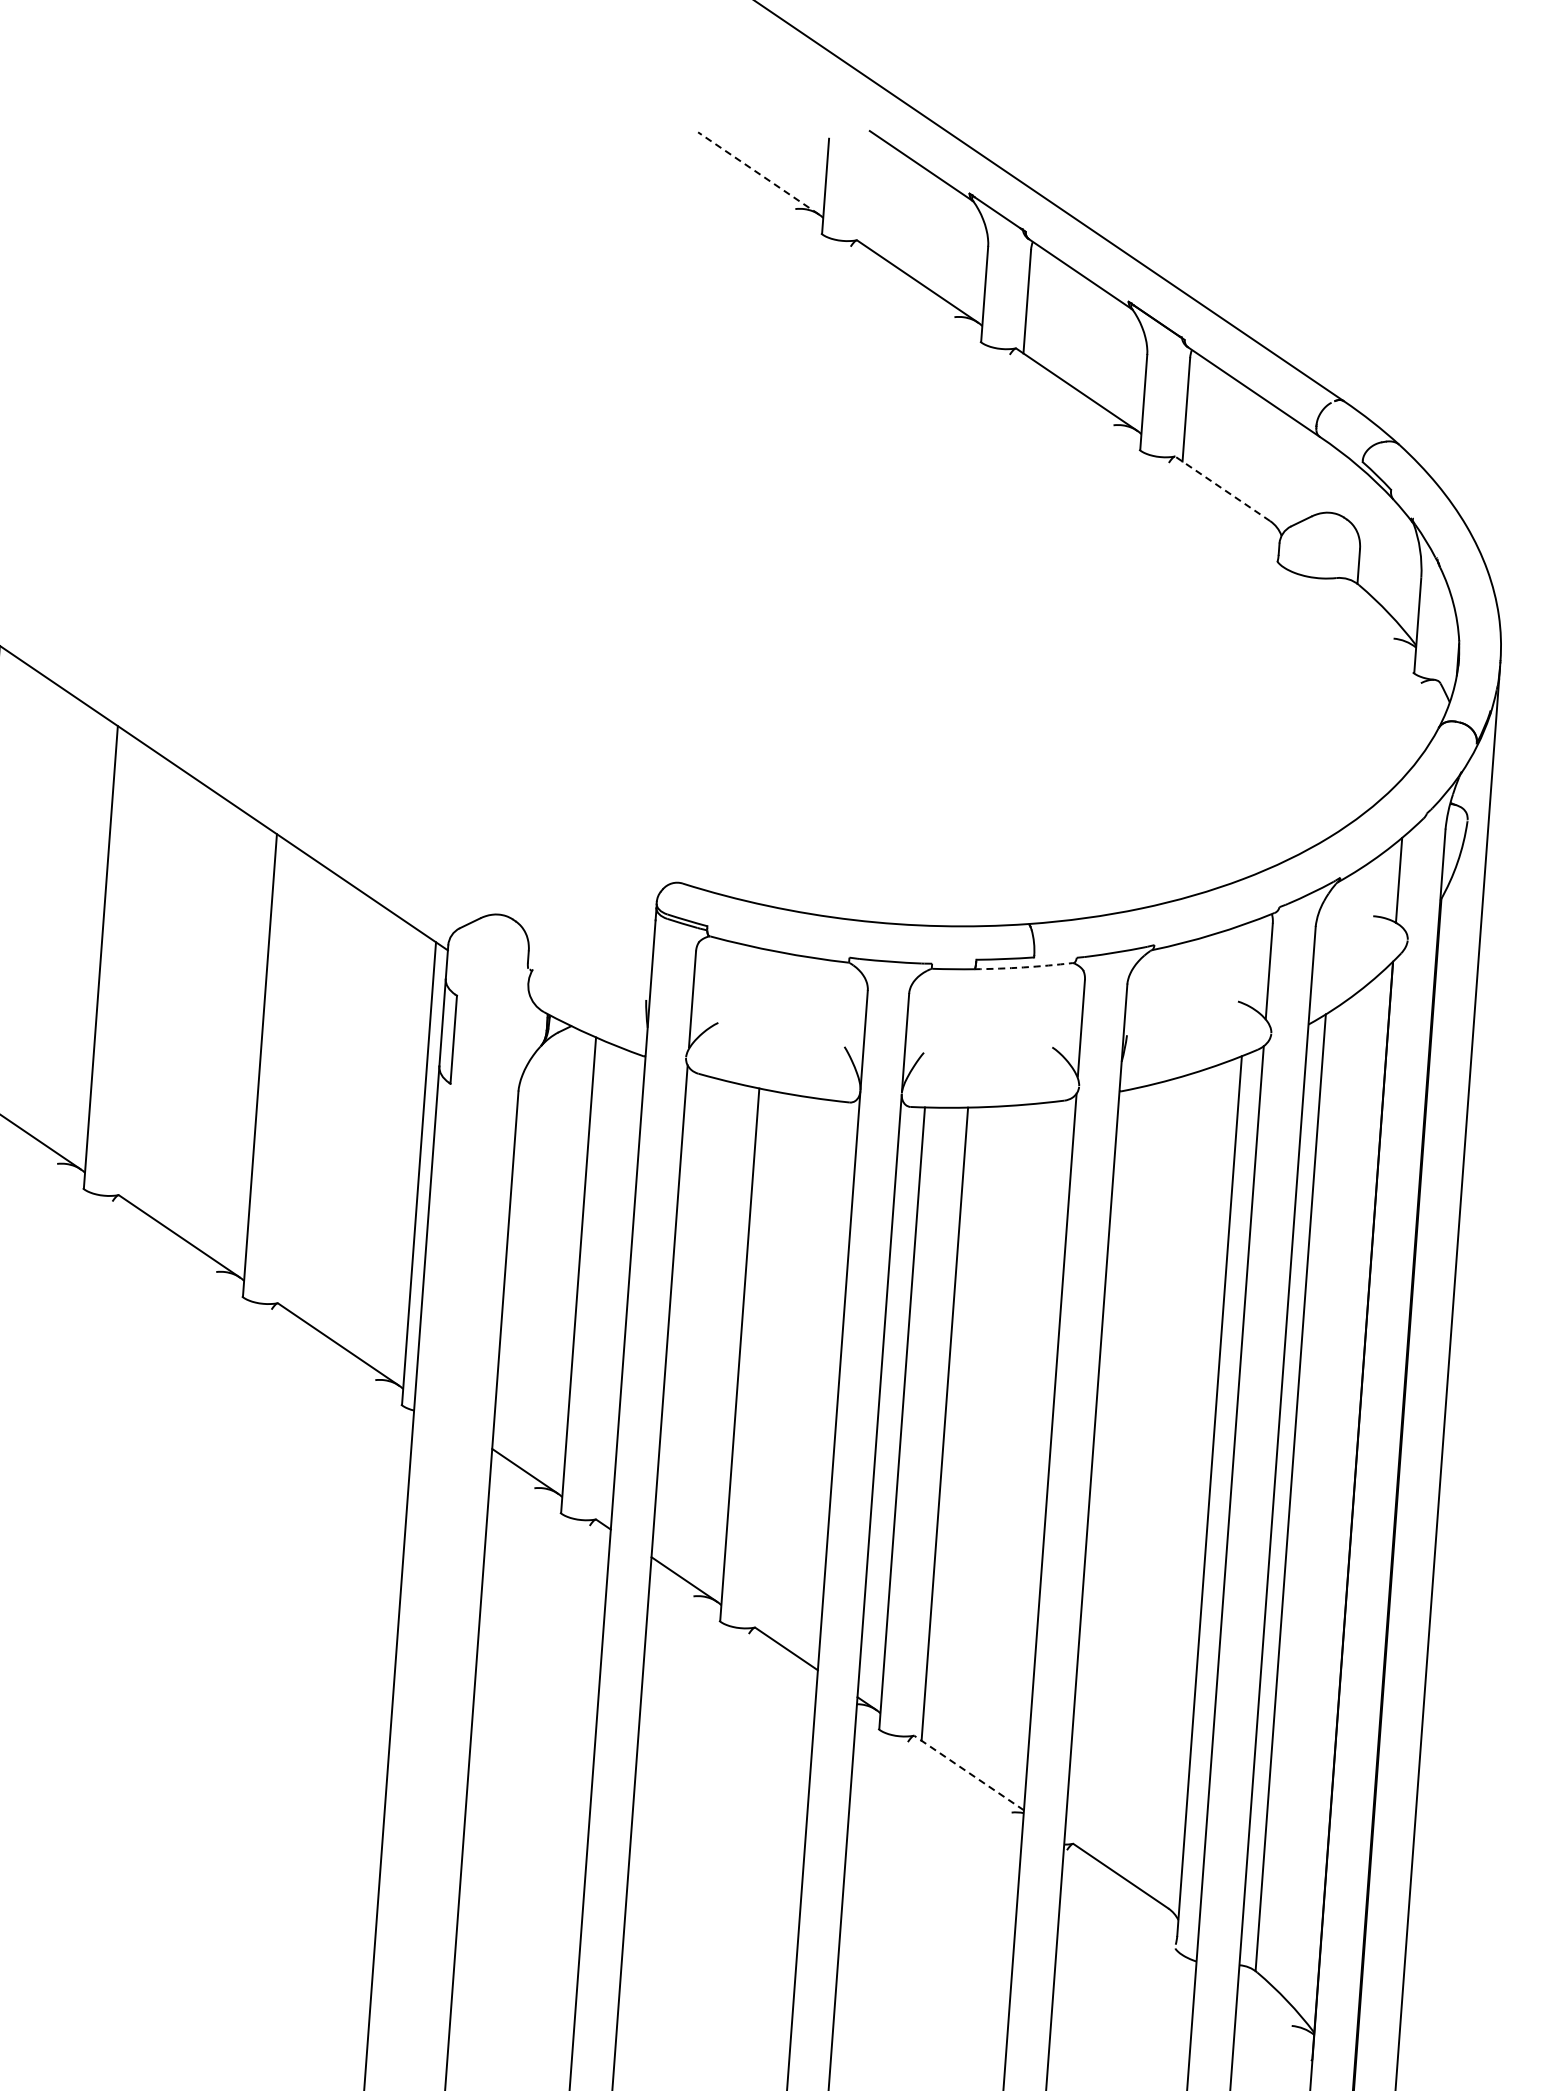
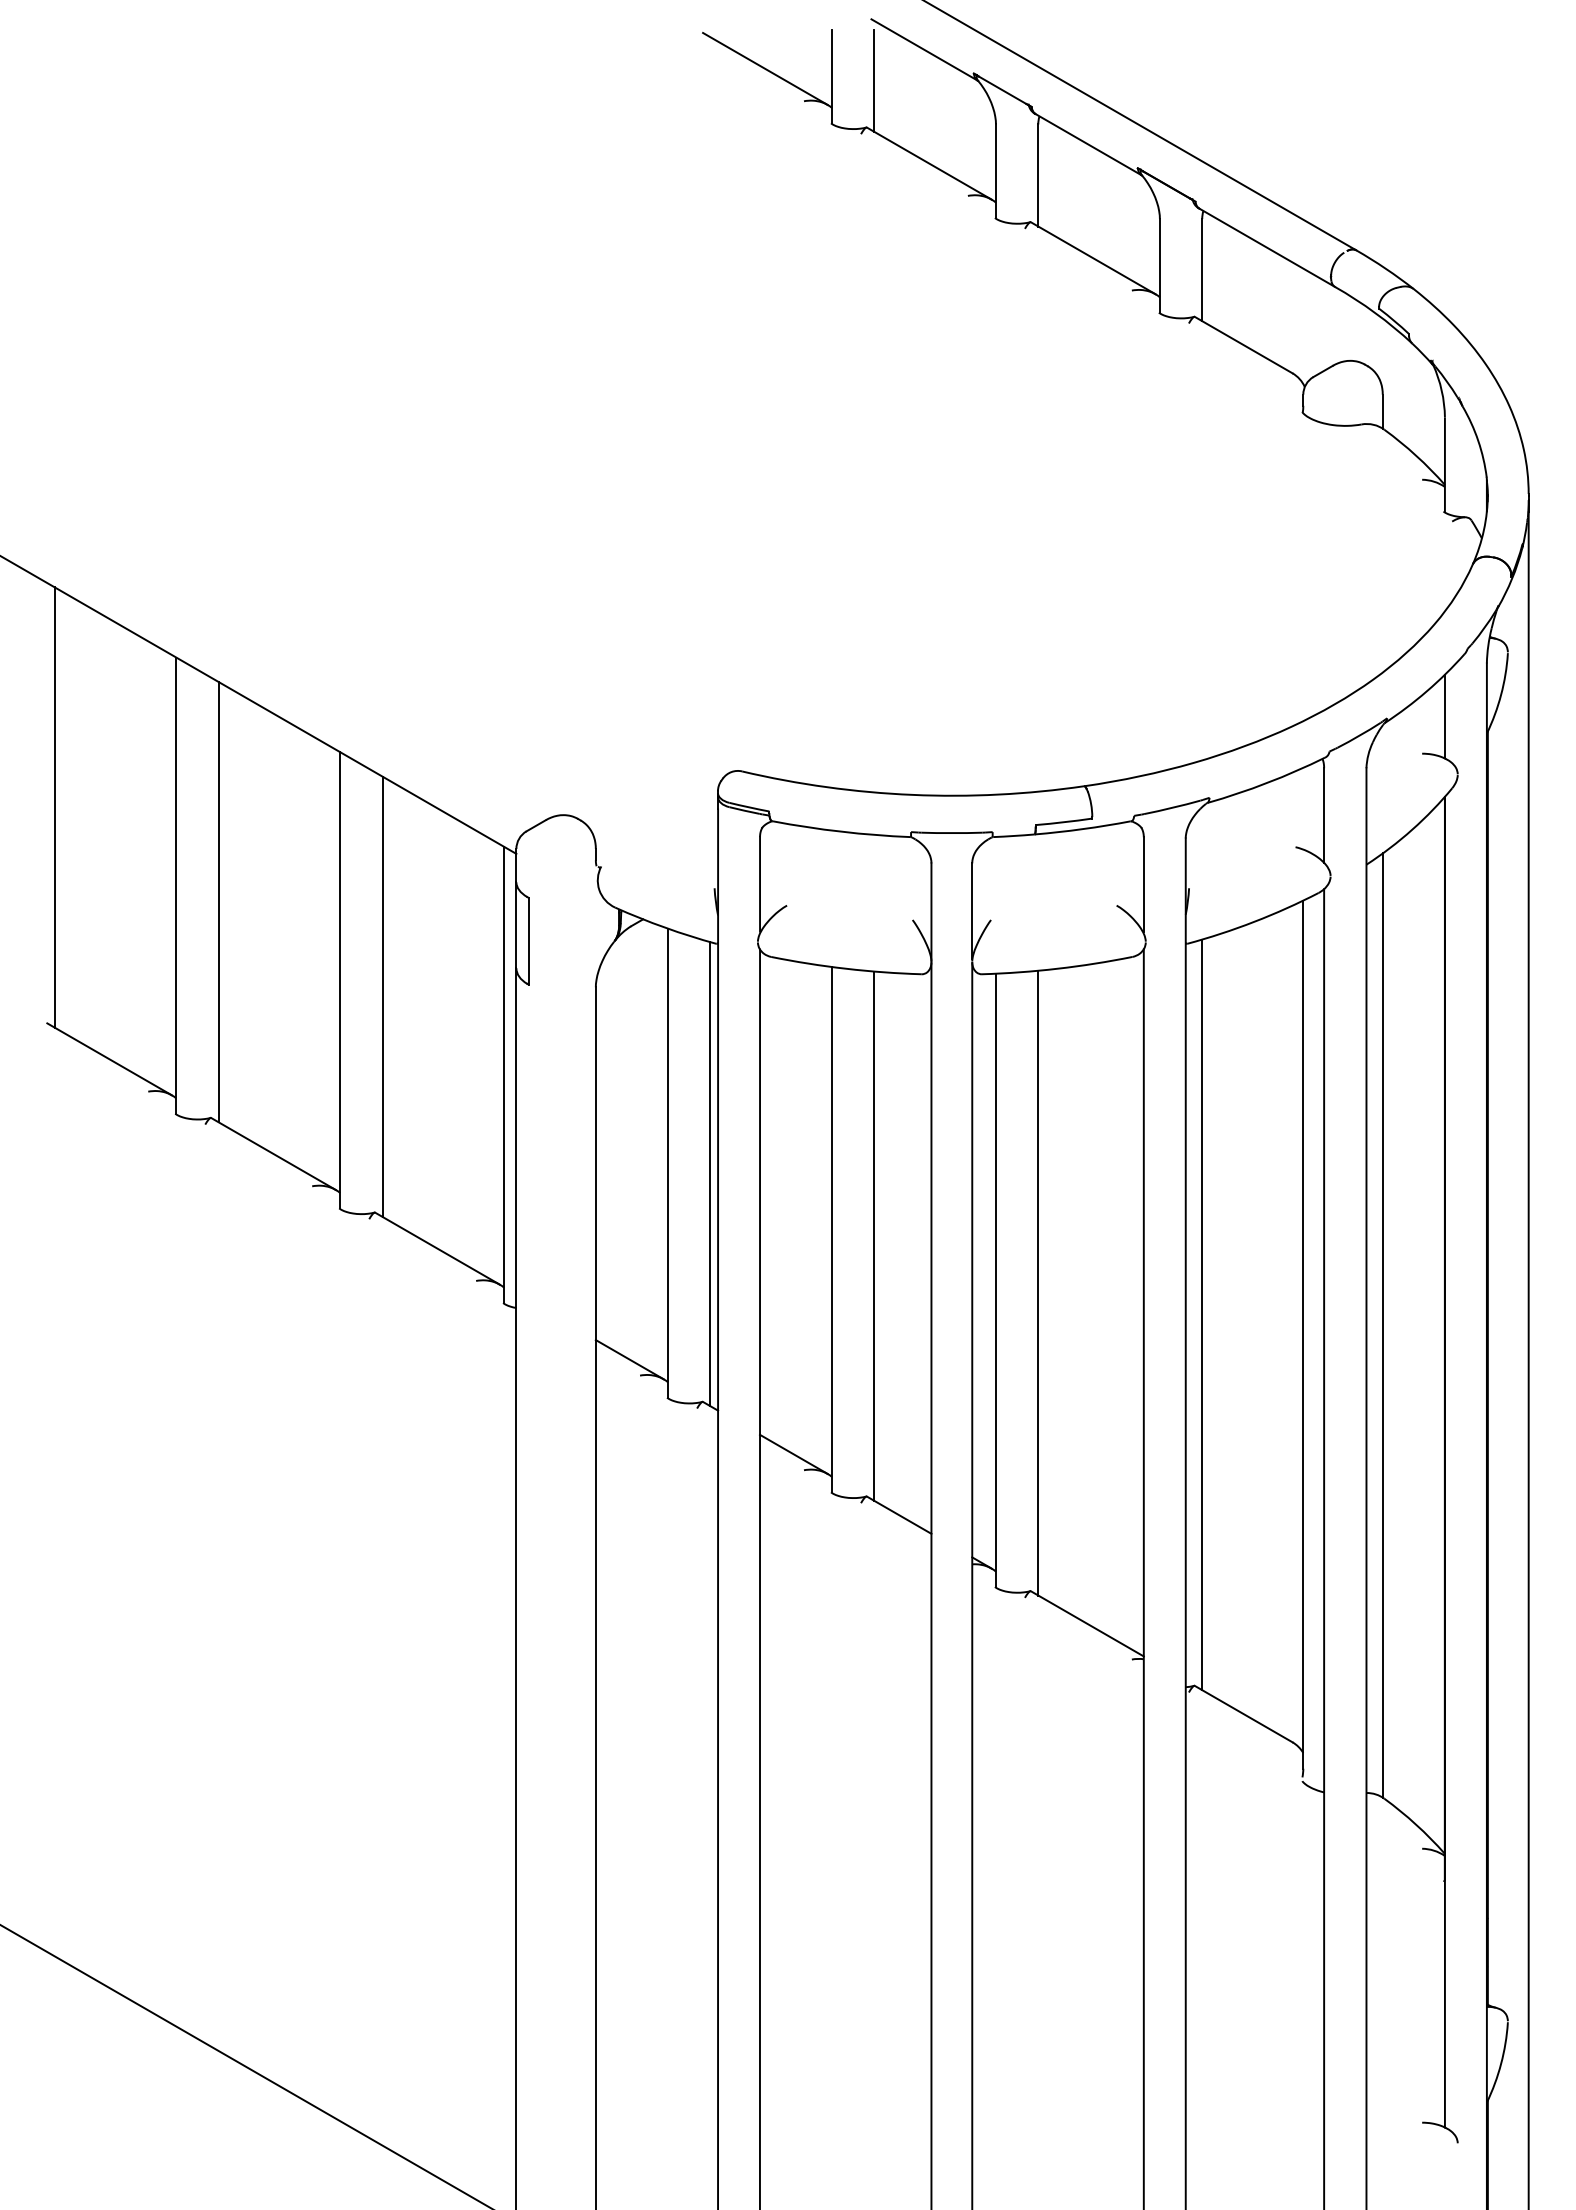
line: (758, 172) -> (765, 68), dashed -> solid
line: (868, 193) -> (874, 80), added
line: (1222, 488) -> (1243, 344), dashed -> solid
arc: (1023, 967) -> (1082, 829), dashed -> solid
line: (142, 976) -> (218, 901), added
line: (301, 1084) -> (382, 996), added
line: (620, 1289) -> (710, 1174), added
line: (782, 1363) -> (874, 1235), added
line: (1108, 1468) -> (1202, 1314), added
line: (968, 1772) -> (1086, 1623), dashed -> solid

